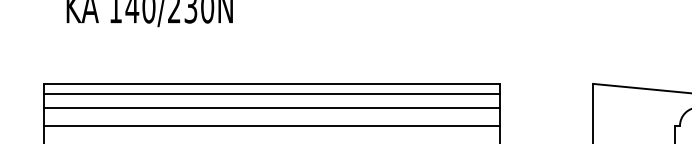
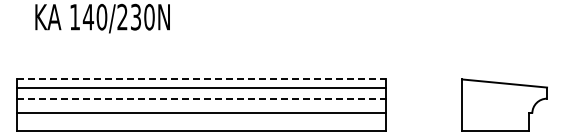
line: (271, 83) -> (201, 79), solid -> dashed
line: (271, 107) -> (201, 98), solid -> dashed

